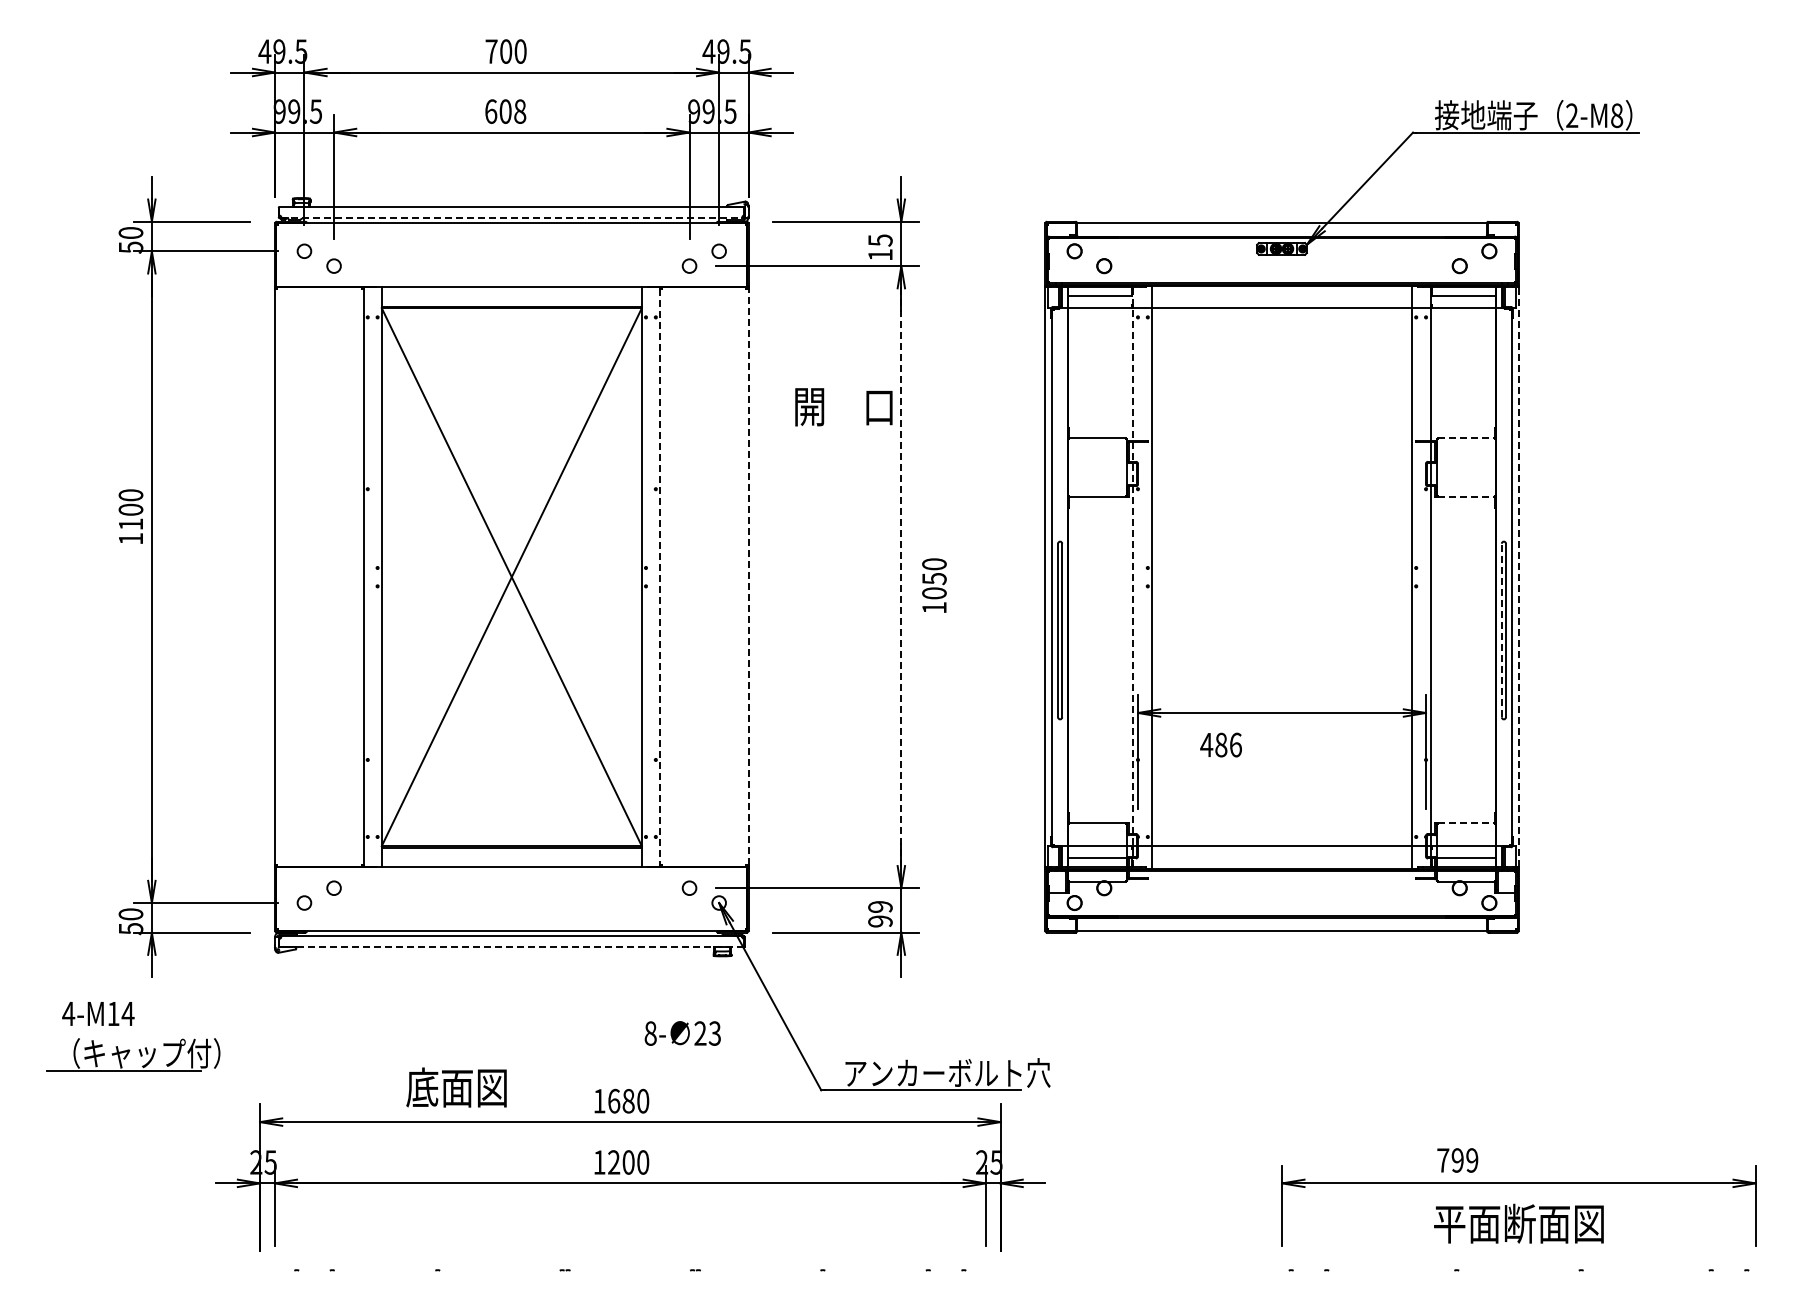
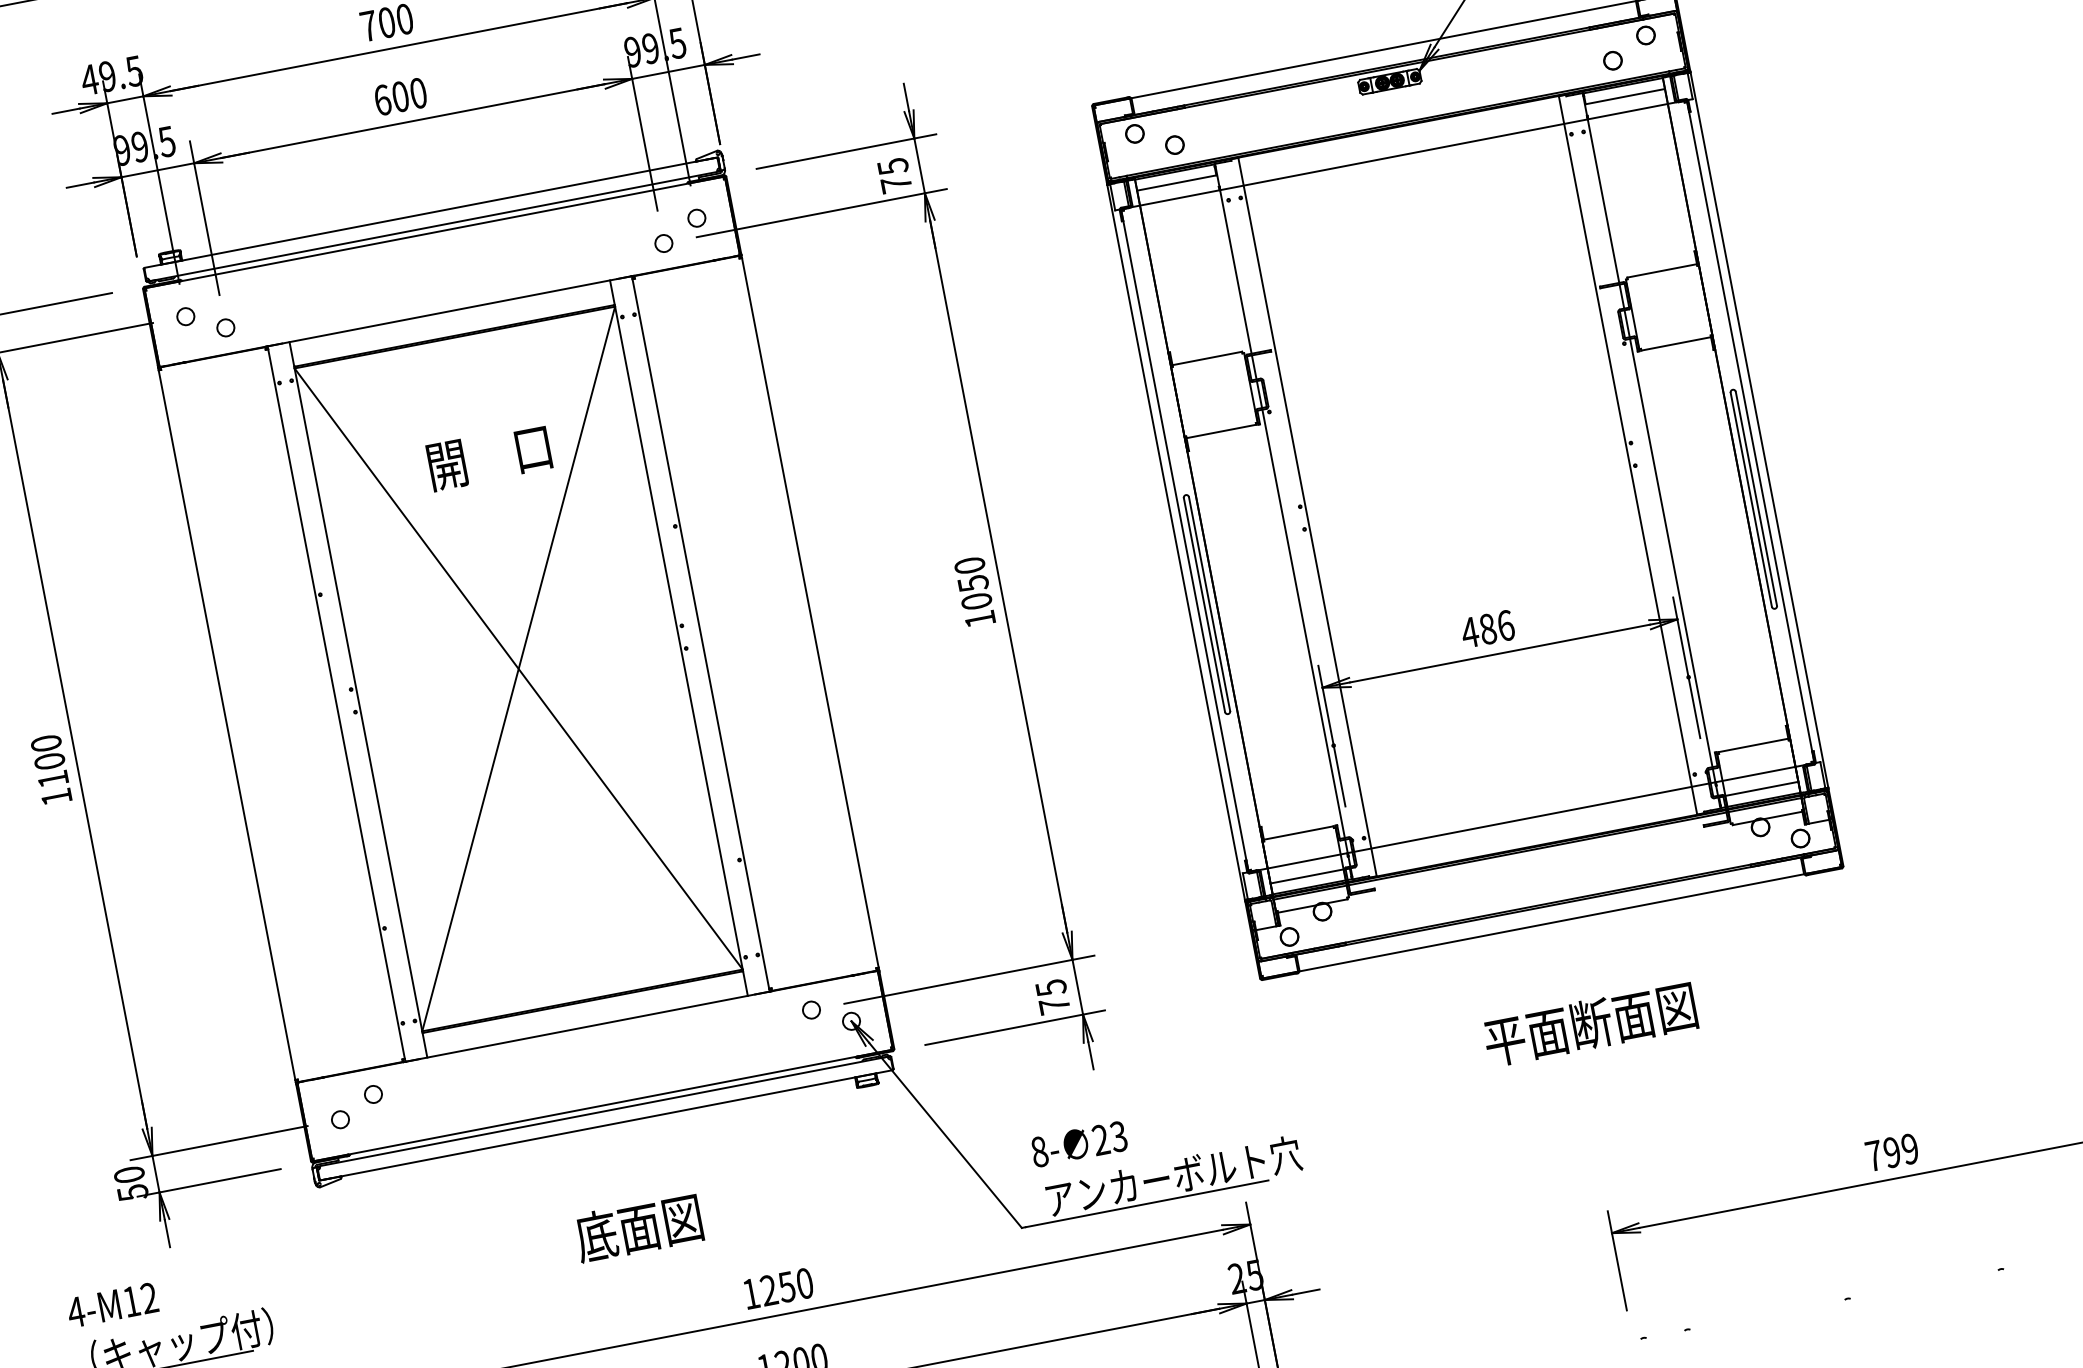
text: (520, 111) -> (418, 93), 608 -> 600
line: (512, 218) -> (434, 226), dashed -> solid
text: (880, 254) -> (896, 183), 15 -> 75
text: (843, 407) -> (489, 457), moved
line: (1467, 437) -> (1663, 270), dashed -> solid
line: (1467, 497) -> (1677, 344), dashed -> solid
text: (130, 516) -> (50, 769), moved
line: (1132, 576) -> (1283, 520), dashed -> solid
line: (1518, 576) -> (1759, 429), dashed -> solid
line: (659, 577) -> (700, 634), dashed -> solid
line: (748, 577) -> (810, 613), dashed -> solid
line: (901, 577) -> (998, 576), dashed -> solid
text: (934, 585) -> (974, 591), moved
line: (1501, 630) -> (1750, 499), dashed -> solid
text: (1220, 744) -> (1486, 628), moved
line: (1467, 823) -> (1754, 745), dashed -> solid
text: (880, 914) -> (1053, 997), 99 -> 75
line: (511, 947) -> (606, 1125), dashed -> solid
text: (127, 1013) -> (148, 1297), 4-M14 -> 4-M12
text: (682, 1033) -> (1078, 1144), moved
text: (456, 1087) -> (638, 1227), moved
text: (621, 1100) -> (778, 1287), 1680 -> 1250
text: (1457, 1160) -> (1891, 1152), moved
text: (1518, 1223) -> (1589, 1024), moved

